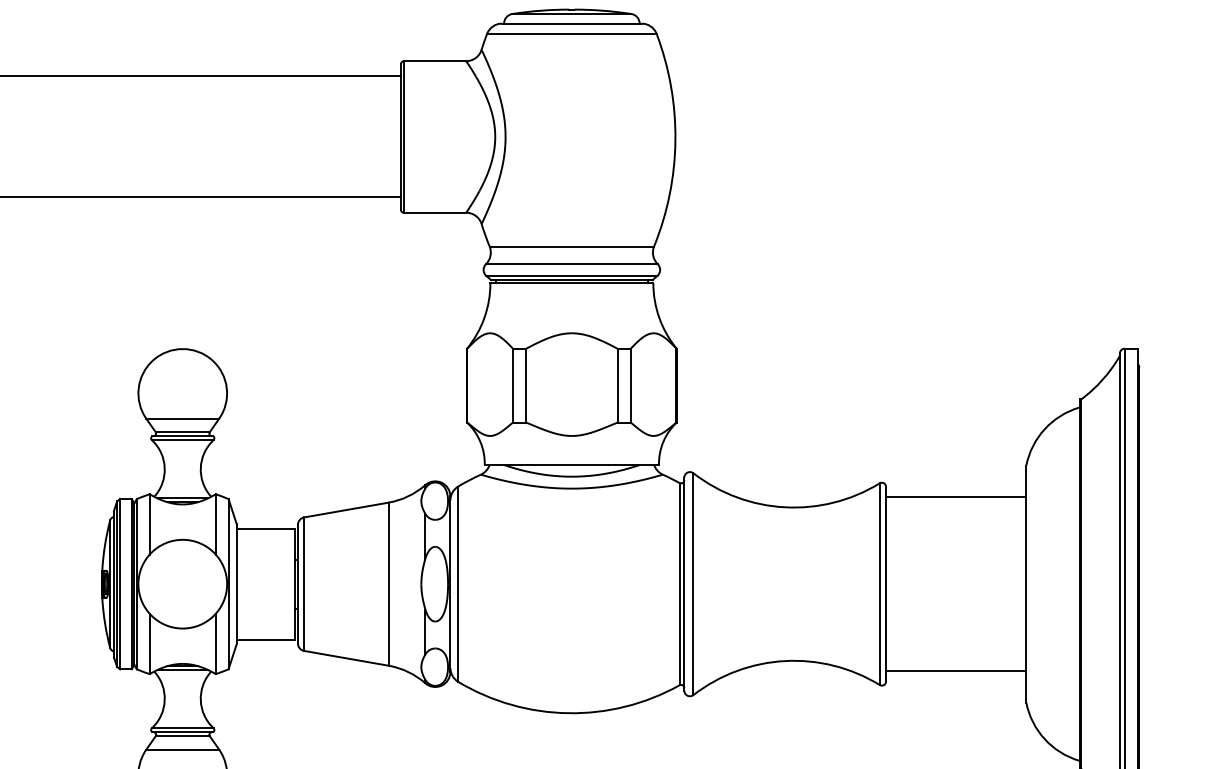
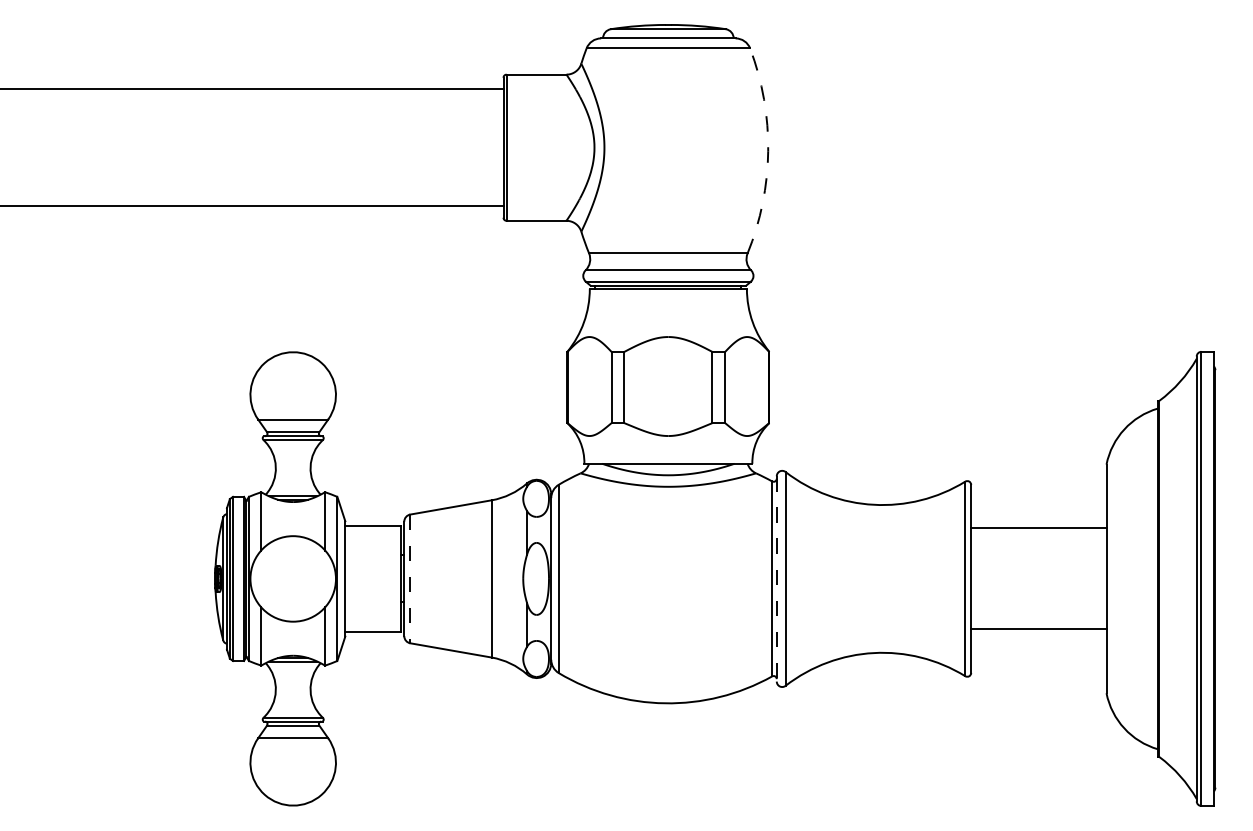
arc: (675, 140) -> (768, 151), solid -> dashed
line: (955, 496) -> (1038, 527), moved
line: (684, 583) -> (776, 578), solid -> dashed
line: (304, 584) -> (410, 579), solid -> dashed
line: (955, 671) -> (1038, 629), moved

